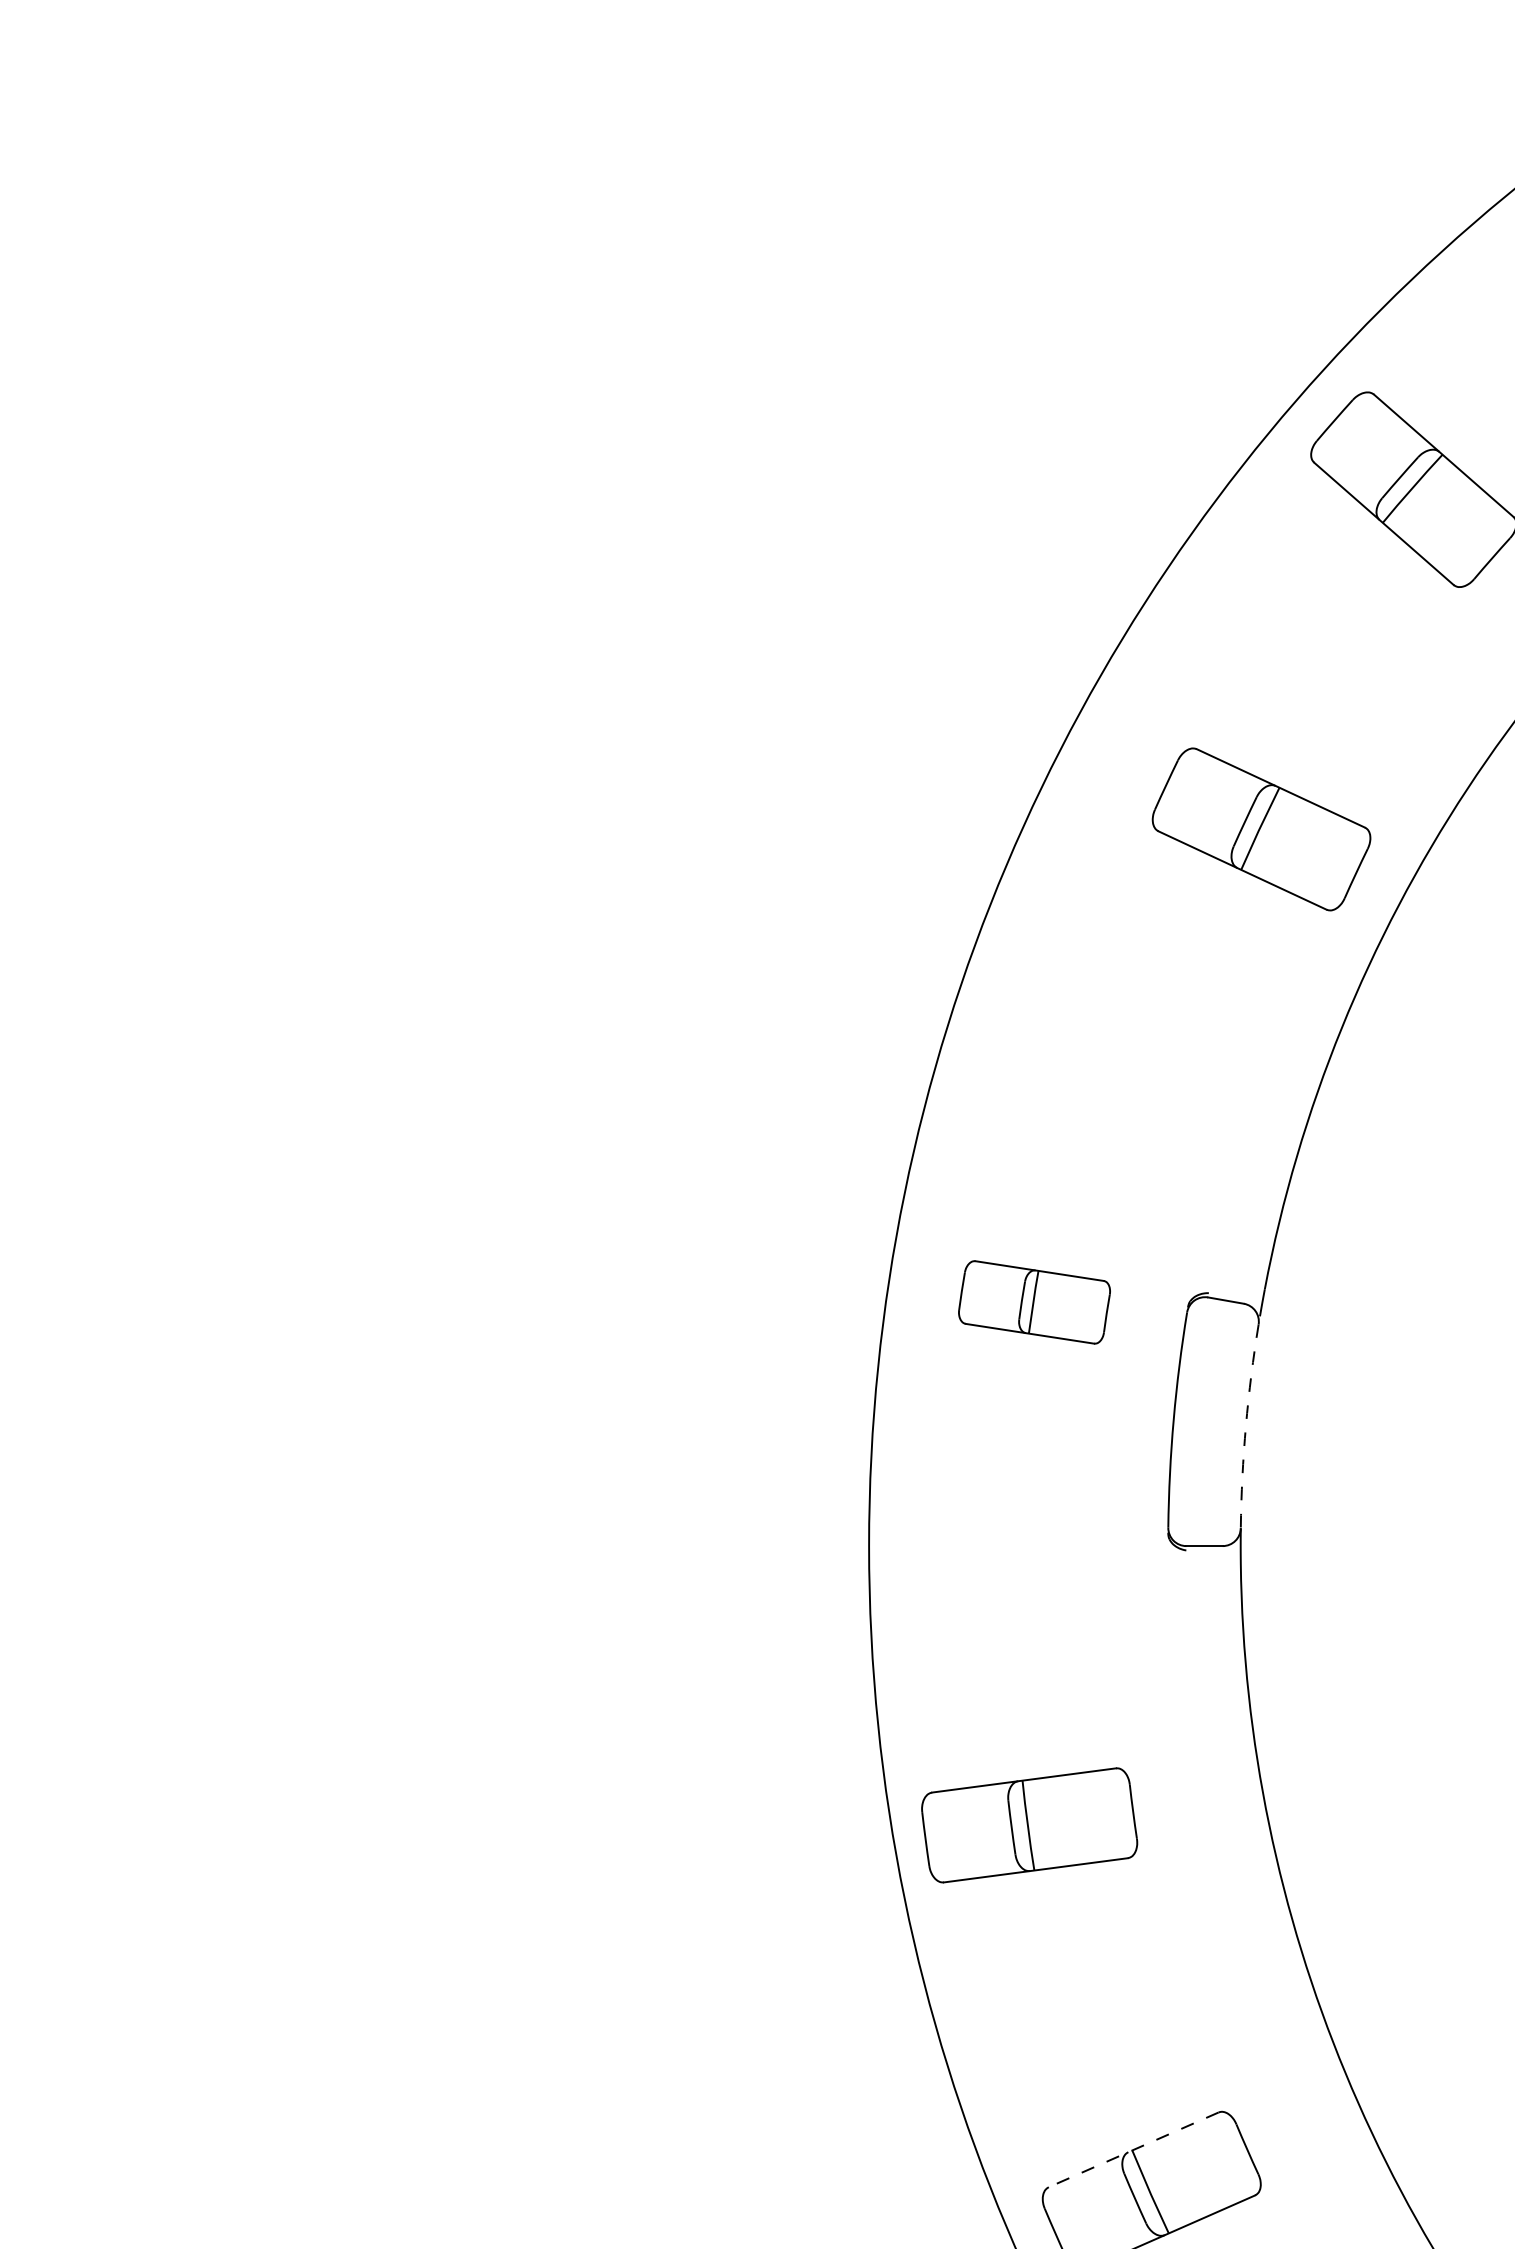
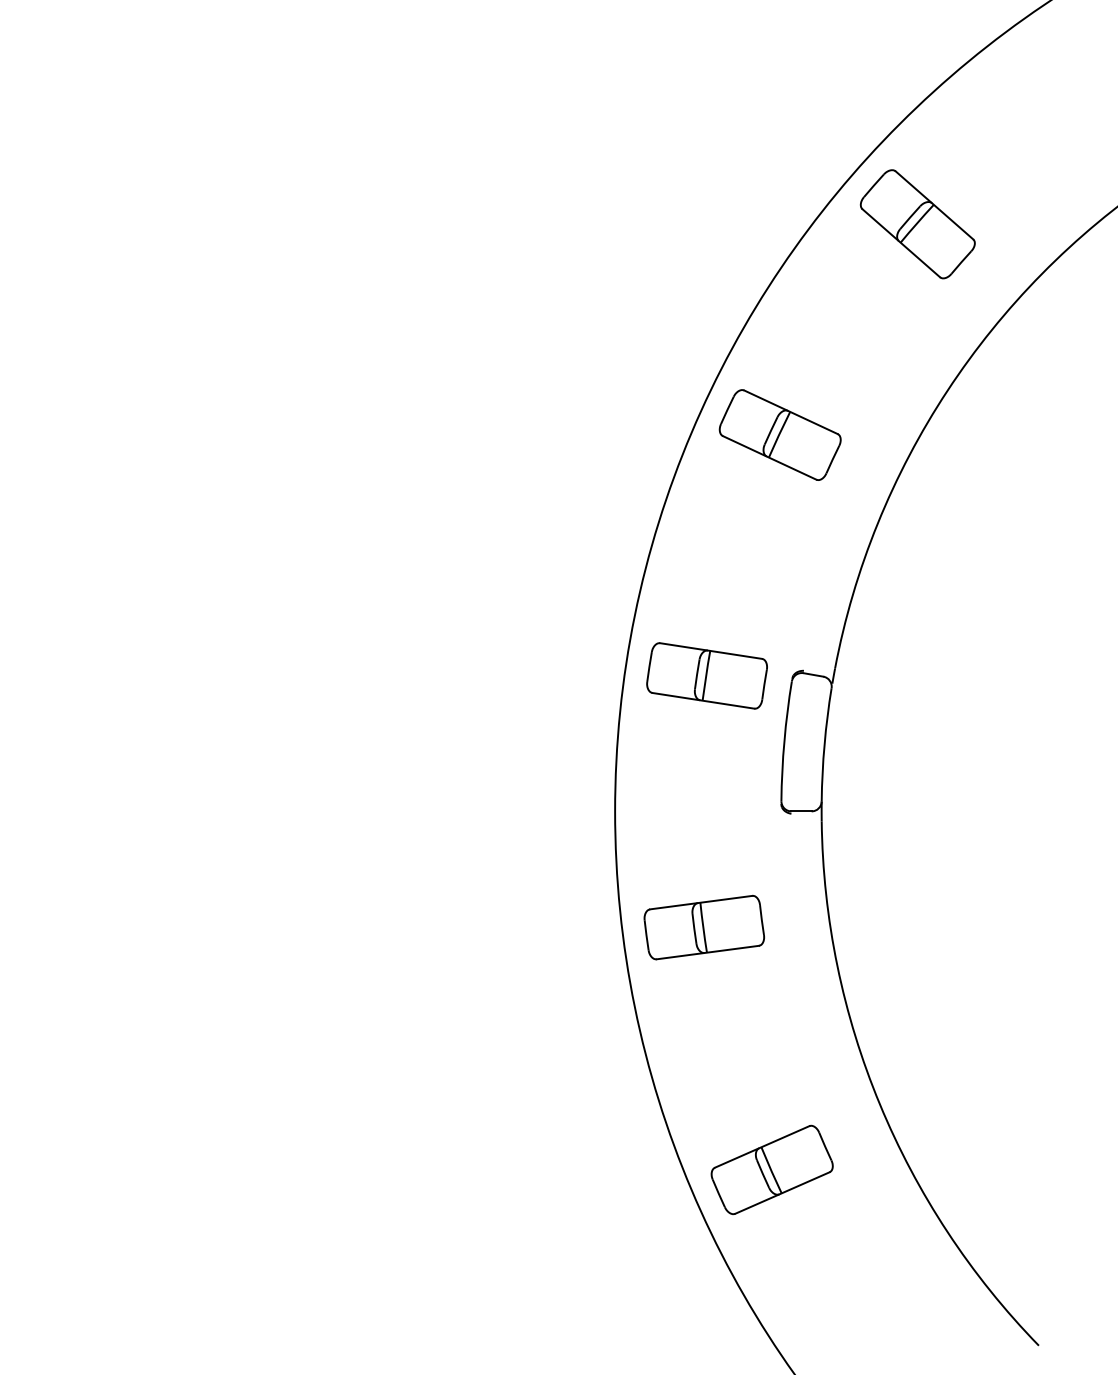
part: (1260, 828) -> (779, 434), moved
part: (1033, 1301) -> (706, 675), size x1.43
arc: (1245, 1425) -> (824, 744), dashed -> solid
part: (1028, 1825) -> (703, 927), moved
line: (1134, 2149) -> (762, 1146), dashed -> solid

